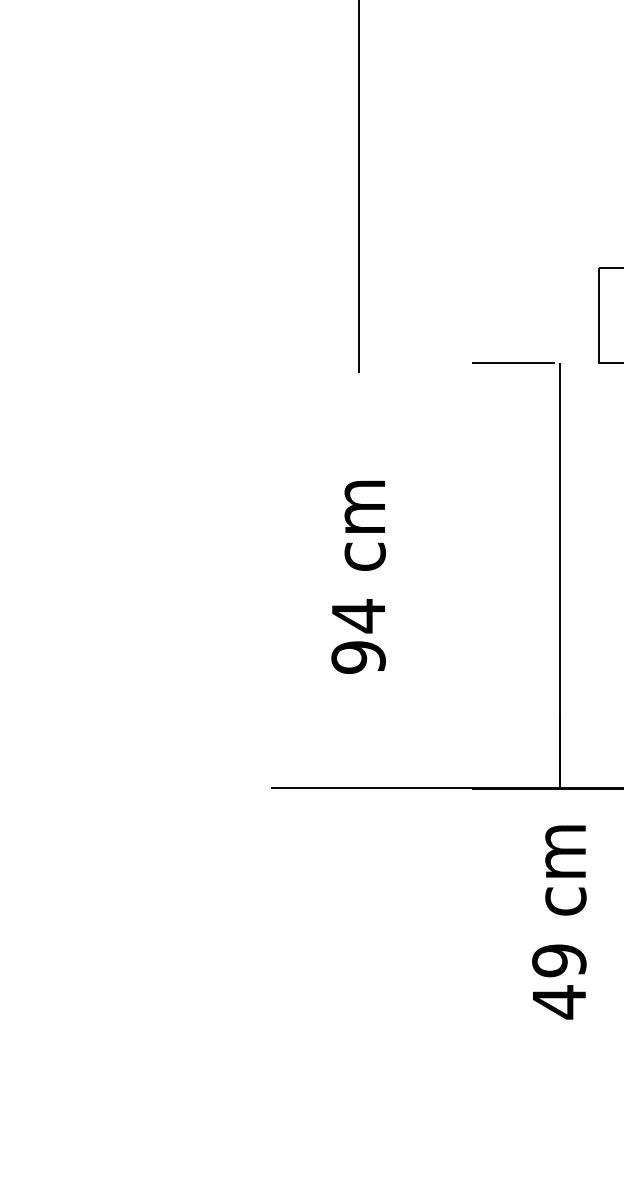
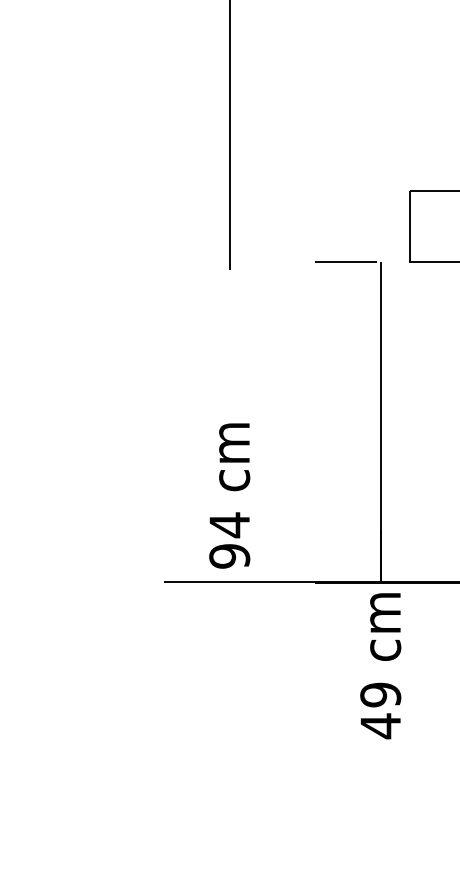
text: (358, 576) -> (229, 495), moved
text: (559, 922) -> (380, 666), moved

